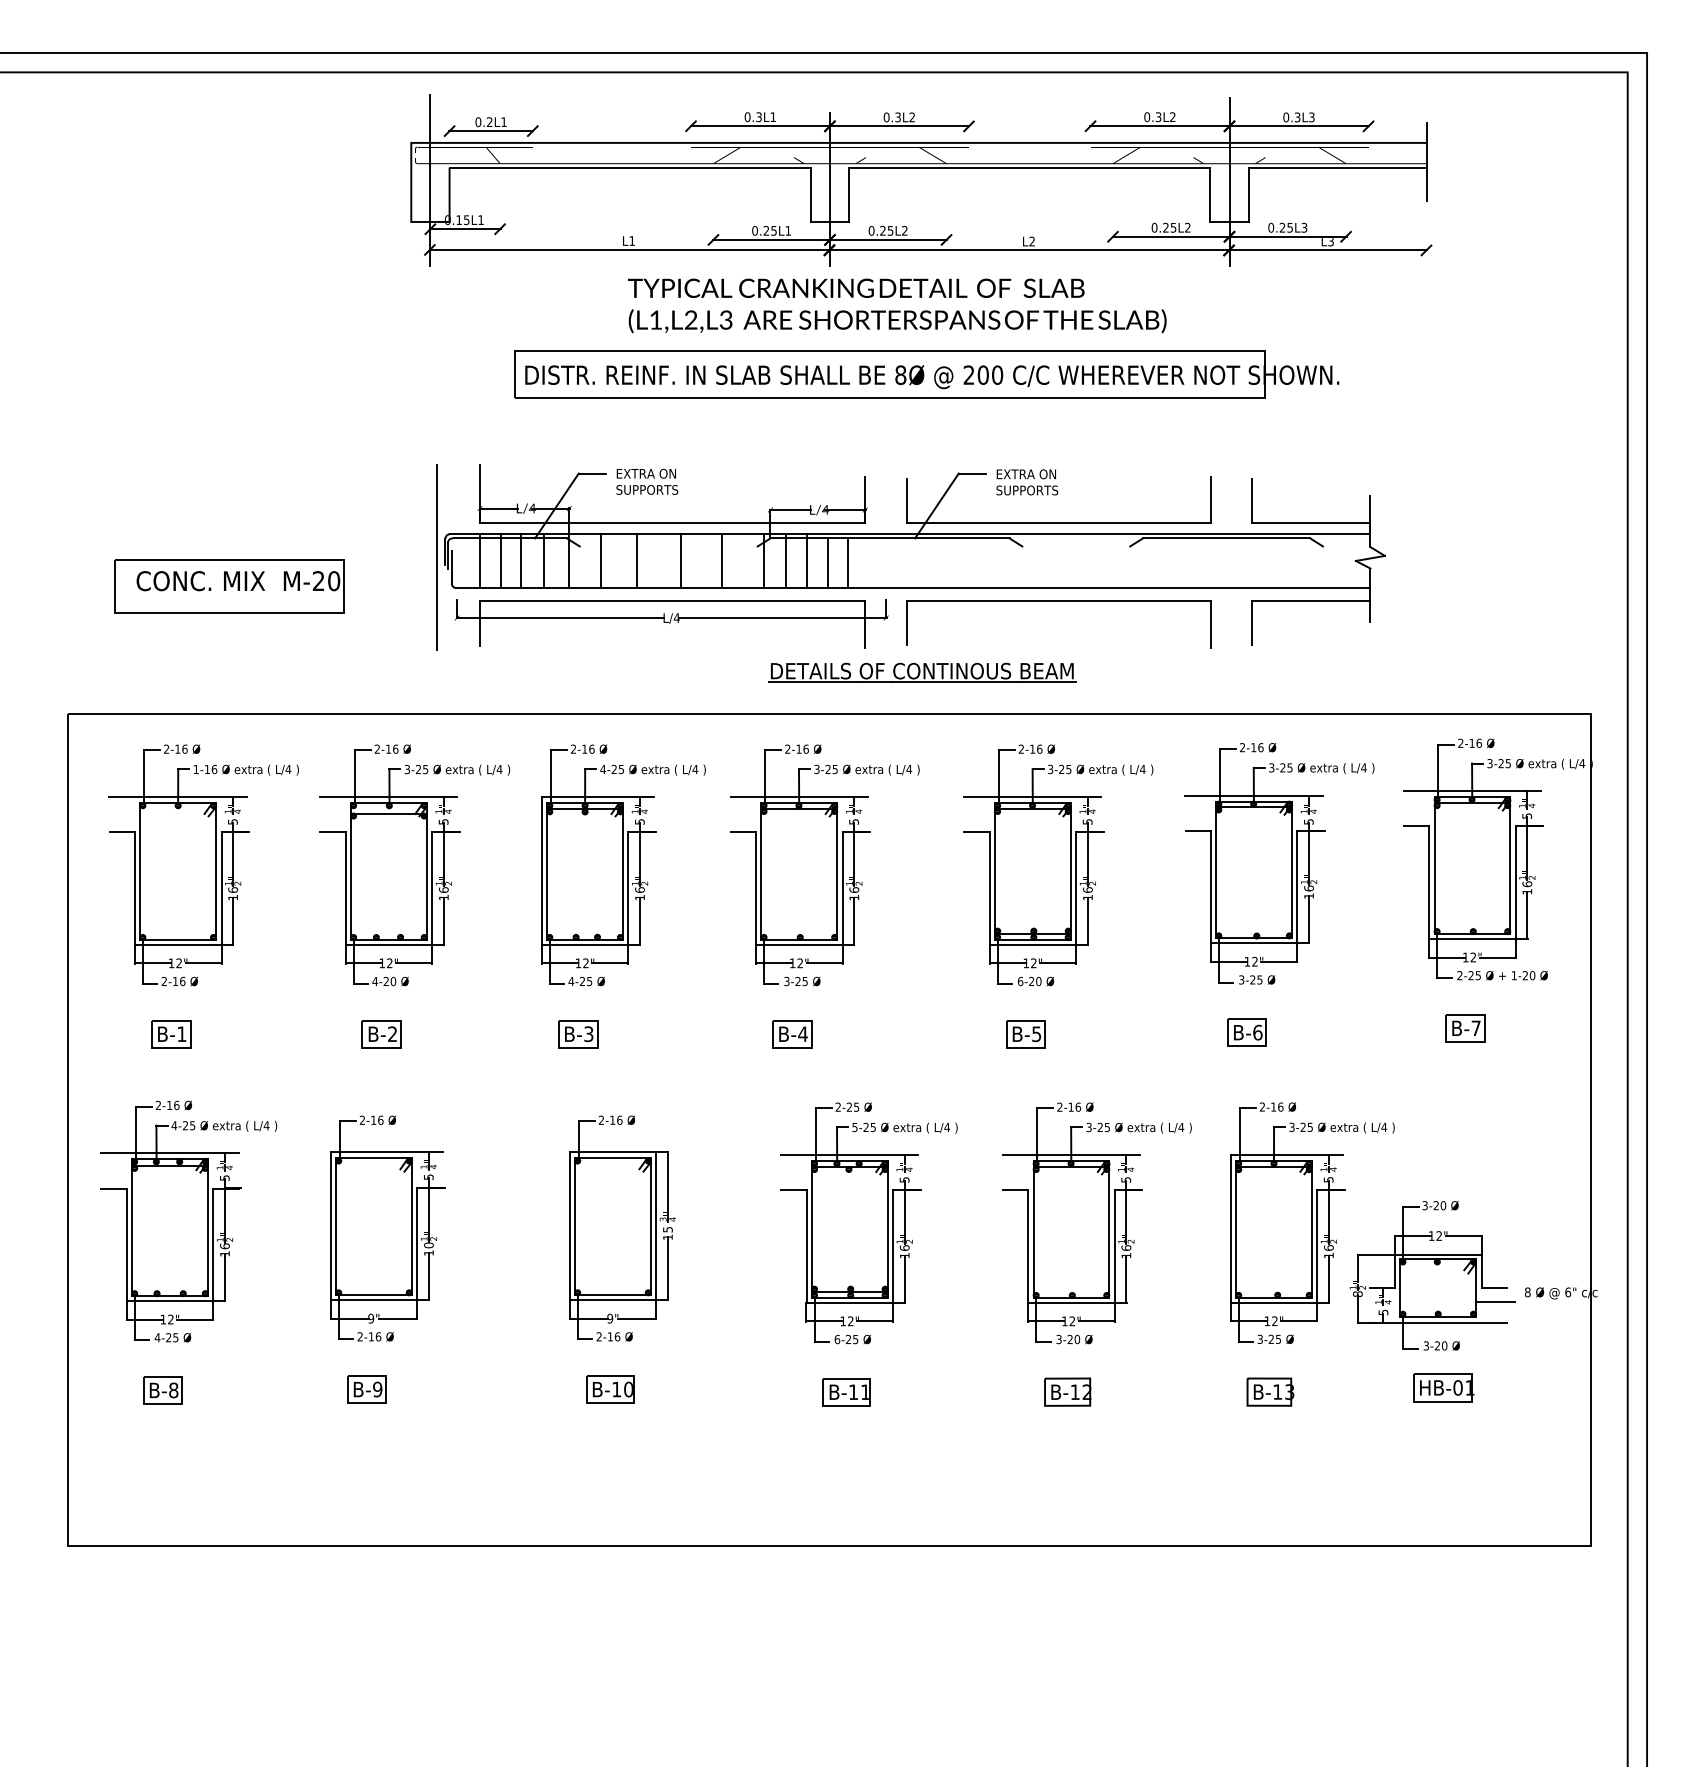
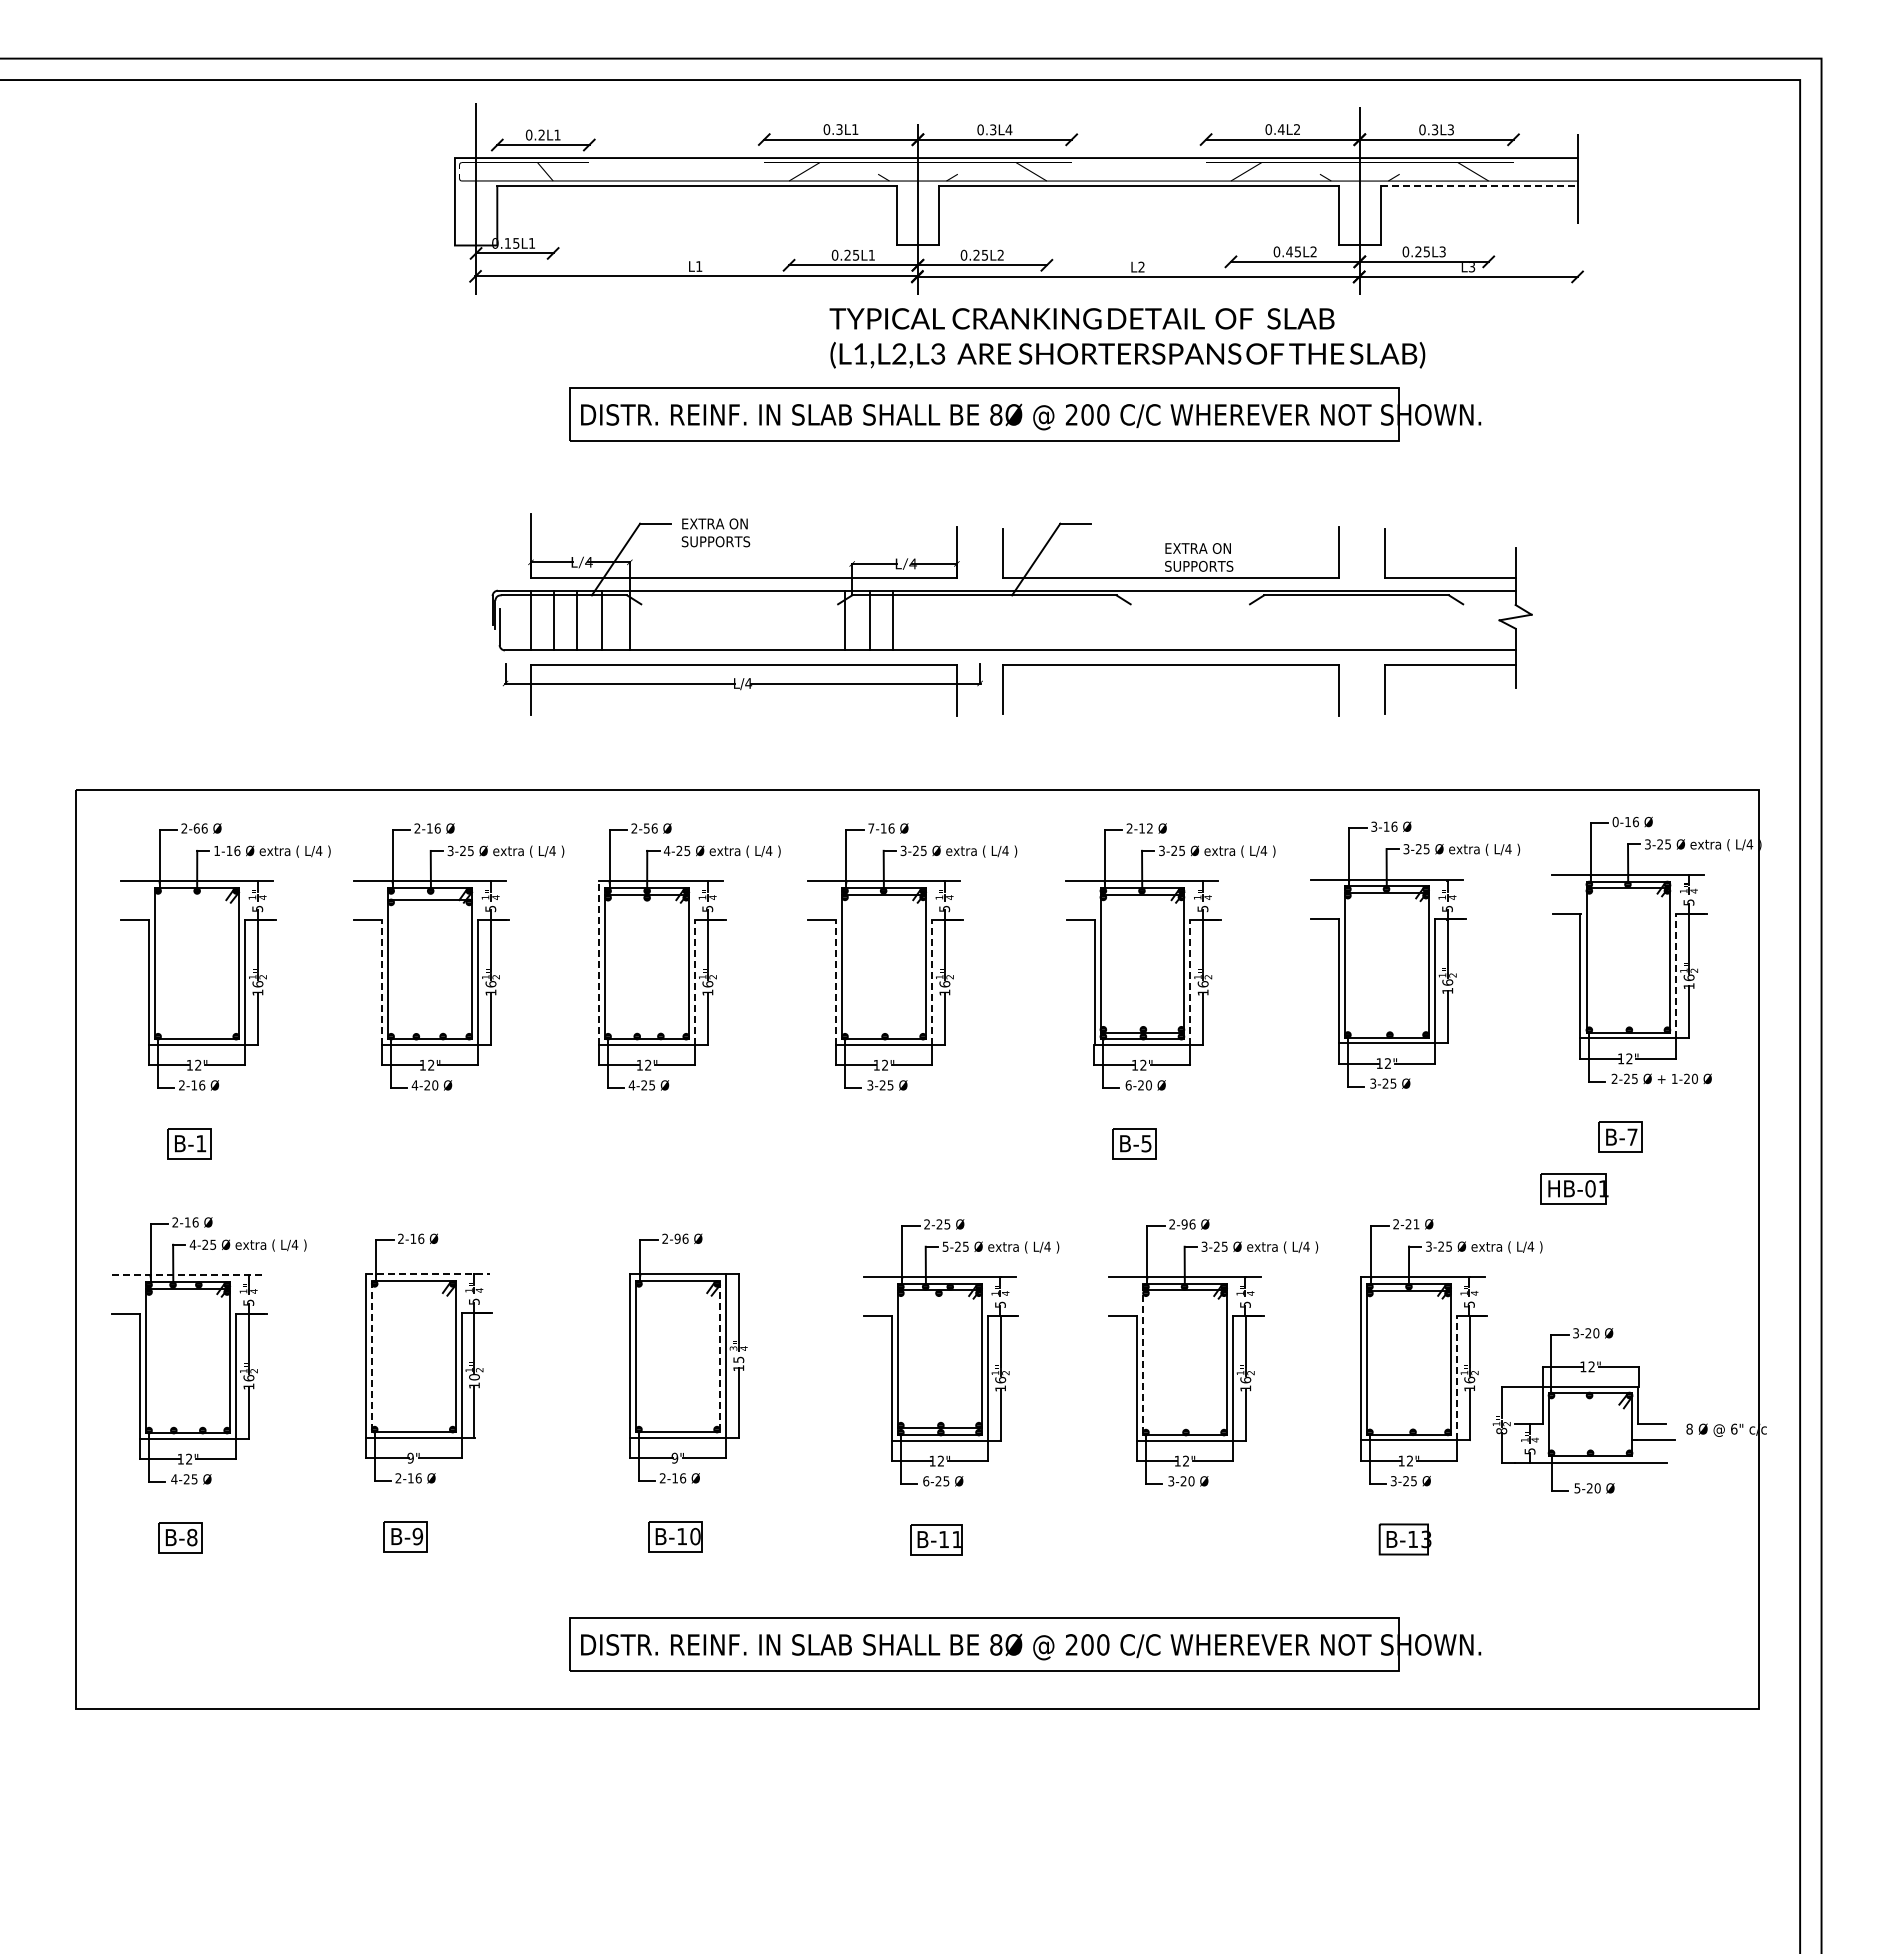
text: (911, 117) -> (1008, 129), 0.3L2 -> 0.3L4
text: (1157, 117) -> (1280, 129), 0.3L2 -> 0.4L2
line: (1337, 167) -> (1479, 185), solid -> dashed
text: (1165, 227) -> (1289, 251), 0.25L2 -> 0.45L2
text: (897, 306) -> (1127, 338), moved
text: (1027, 482) -> (1199, 557), moved
line: (437, 557) -> (483, 616), removed
line: (600, 561) -> (664, 620), removed
line: (636, 561) -> (704, 620), removed
line: (680, 561) -> (752, 620), removed
line: (721, 561) -> (798, 620), removed
line: (827, 562) -> (915, 622), removed
line: (848, 562) -> (938, 622), removed
part: (229, 586) -> (253, 648), removed
part: (921, 673) -> (1019, 744), removed
text: (1460, 743) -> (1615, 822), 2-16 -> 0-16
text: (1242, 747) -> (1374, 826), 2-16 -> 3-16
text: (177, 749) -> (196, 828), 2-16 -> 2-66
text: (584, 749) -> (646, 828), 2-16 -> 2-56
text: (787, 749) -> (871, 828), 2-16 -> 7-16
text: (1040, 749) -> (1150, 828), 2-16 -> 2-12
line: (541, 871) -> (599, 963), solid -> dashed
line: (1515, 882) -> (1676, 975), solid -> dashed
line: (345, 888) -> (382, 982), solid -> dashed
line: (628, 888) -> (695, 982), solid -> dashed
line: (756, 888) -> (836, 982), solid -> dashed
line: (842, 888) -> (931, 982), solid -> dashed
line: (1076, 888) -> (1190, 982), solid -> dashed
part: (1247, 1032) -> (1379, 1141), removed
part: (381, 1034) -> (422, 1143), removed
part: (578, 1034) -> (639, 1143), removed
part: (792, 1034) -> (876, 1143), removed
text: (1071, 1107) -> (1184, 1224), 2-16 -> 2-96
text: (1277, 1107) -> (1412, 1224), 2-16 -> 2-21
text: (612, 1119) -> (677, 1238), 2-16 -> 2-96
line: (386, 1152) -> (427, 1274), solid -> dashed
line: (169, 1153) -> (187, 1275), solid -> dashed
line: (335, 1226) -> (371, 1356), solid -> dashed
line: (650, 1226) -> (719, 1356), solid -> dashed
line: (1033, 1229) -> (1143, 1359), solid -> dashed
line: (1316, 1245) -> (1456, 1377), solid -> dashed
text: (1426, 1345) -> (1577, 1487), 3-20 -> 5-20
part: (1443, 1387) -> (1574, 1188), moved
part: (1067, 1392) -> (1180, 1539), removed
part: (927, 1487) -> (1025, 1644), added

